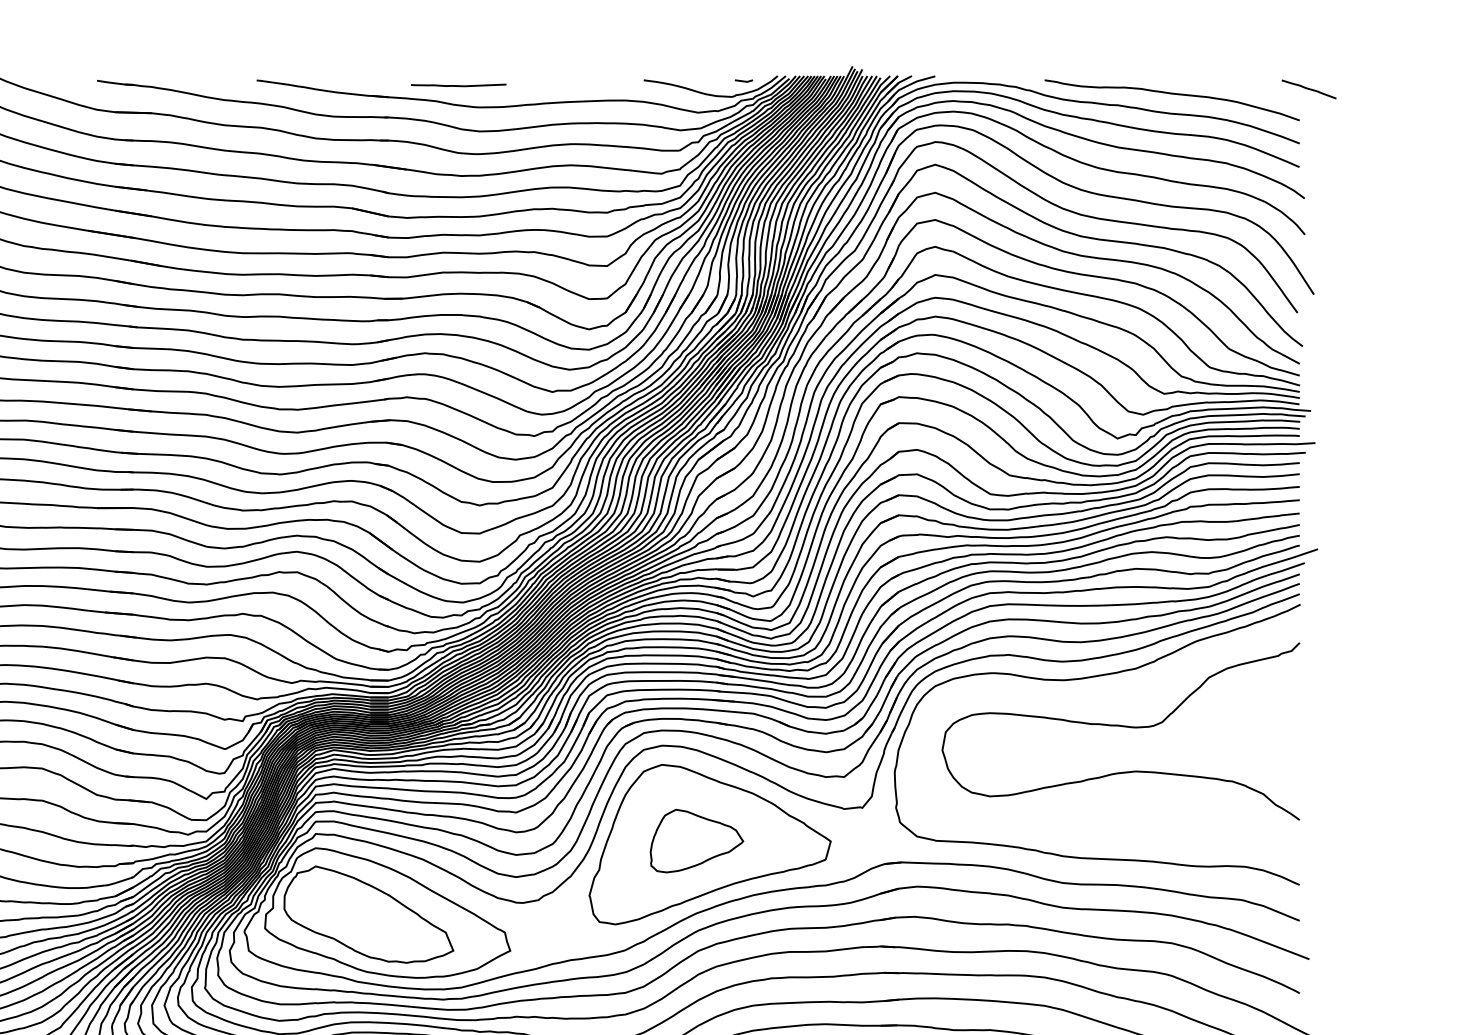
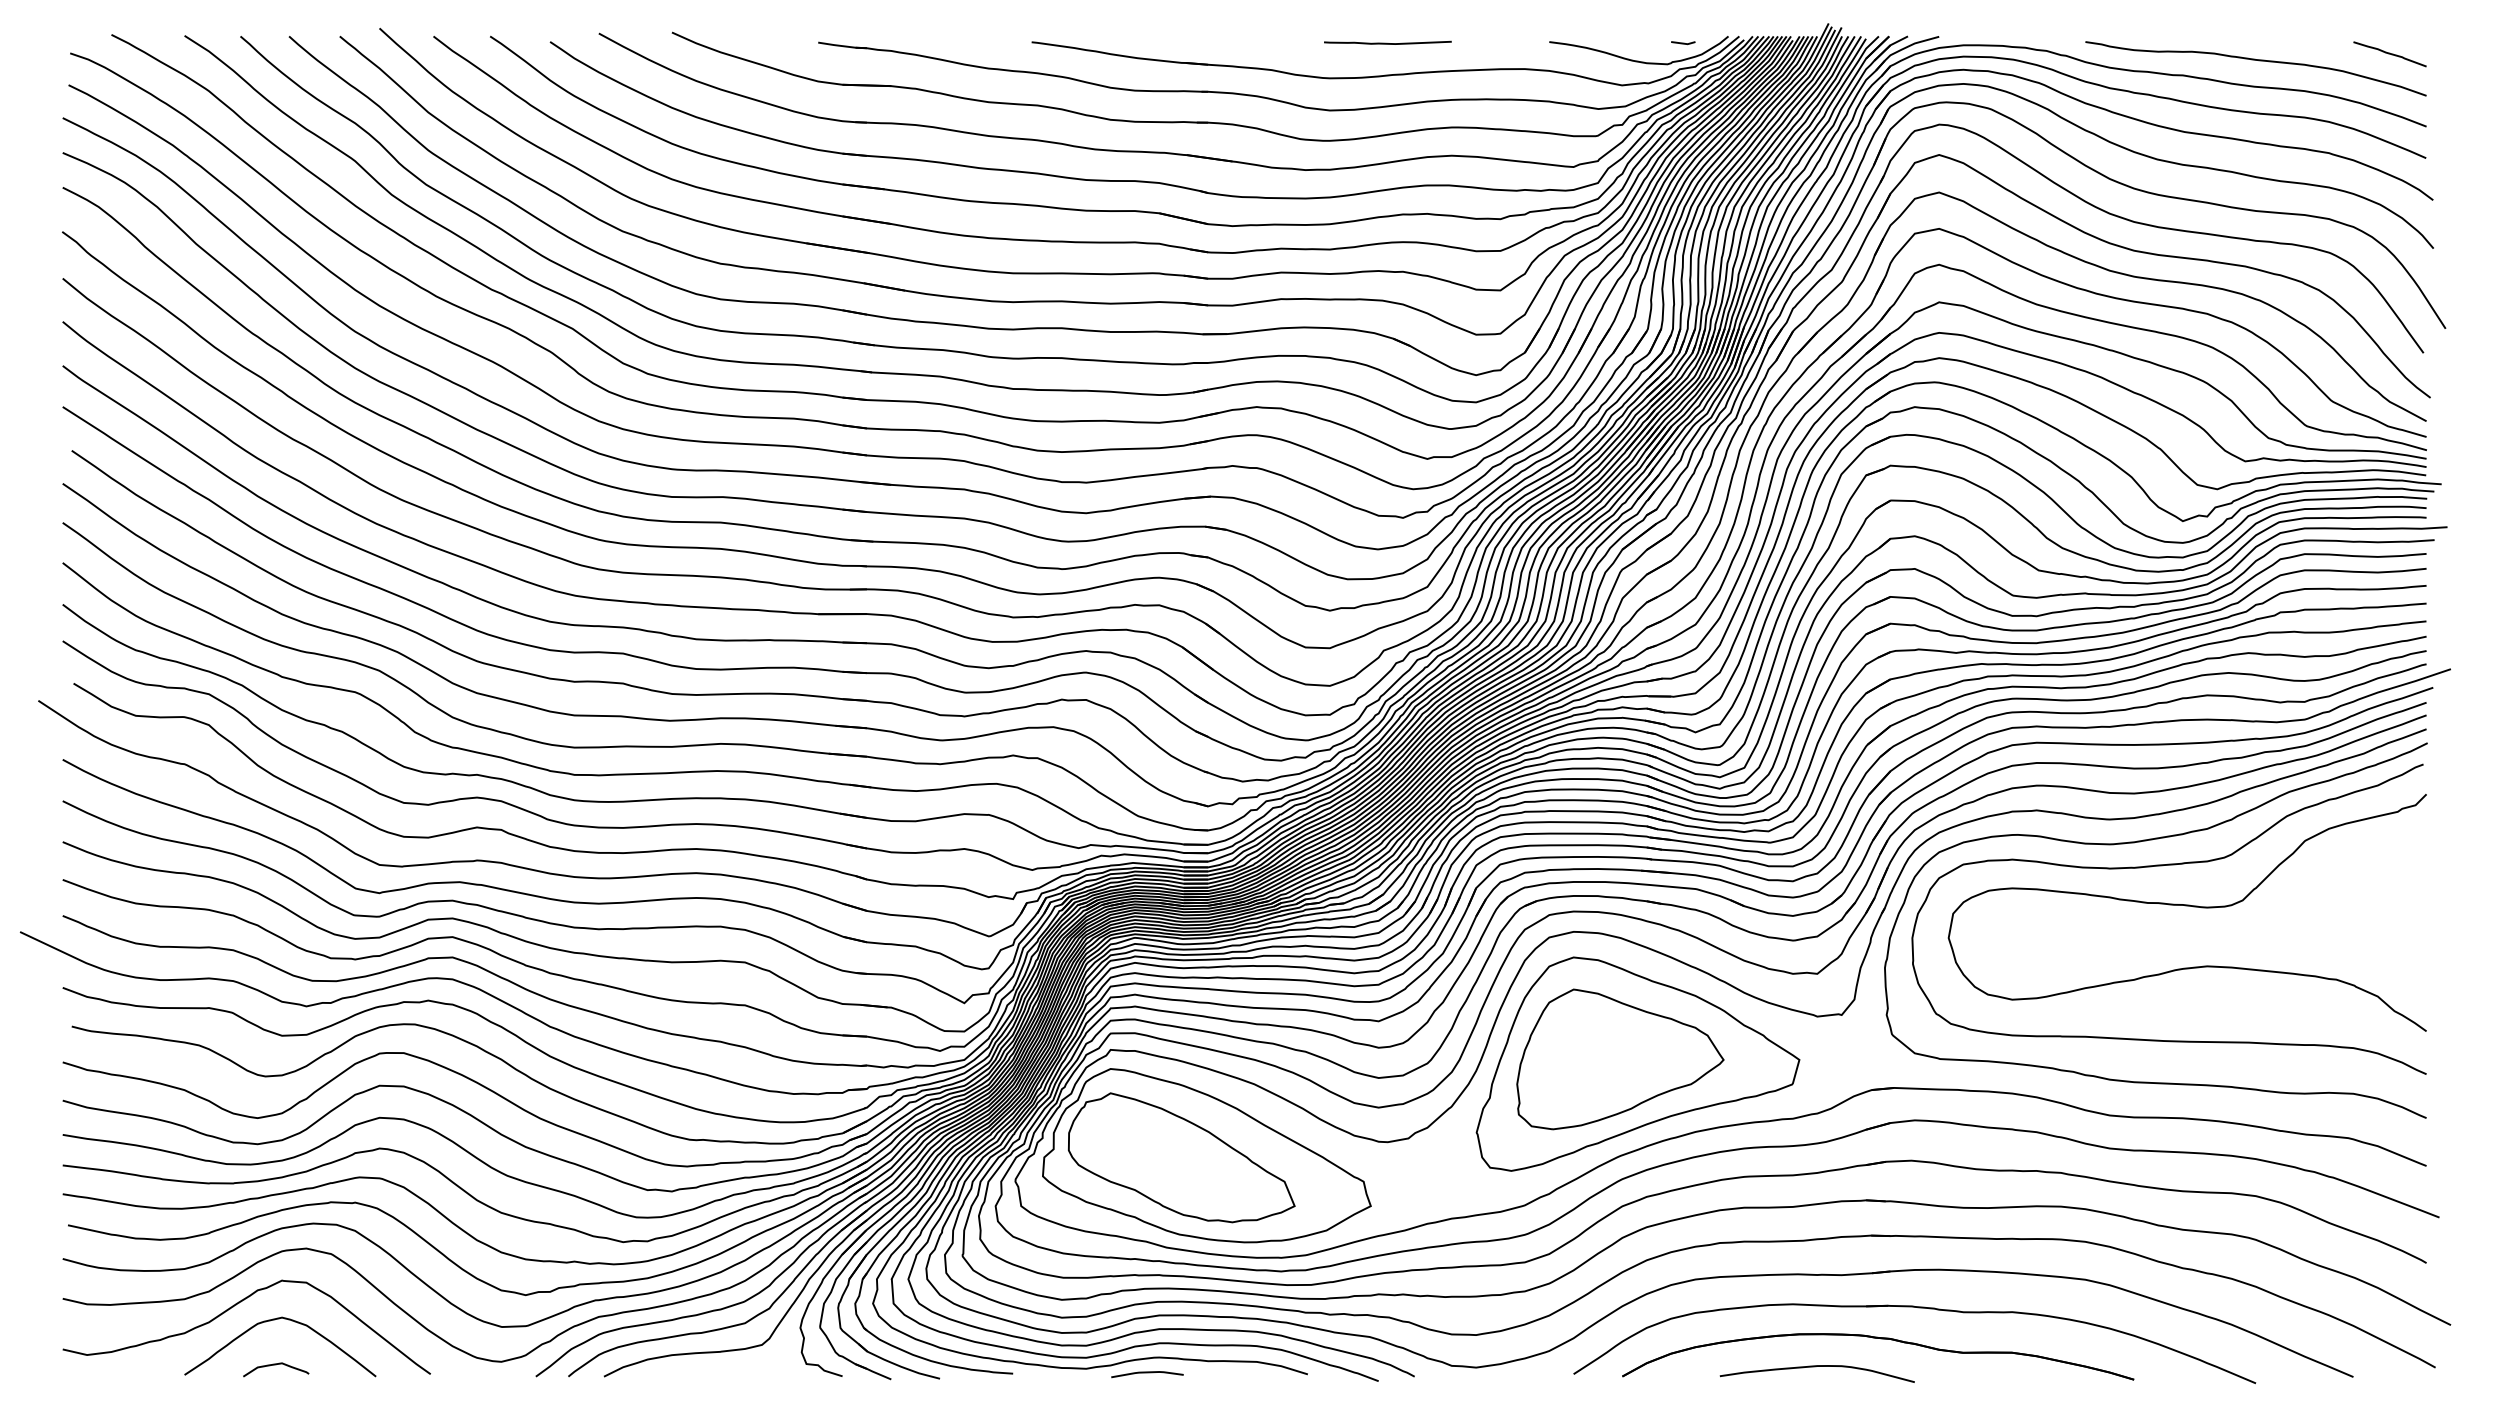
curve: (458, 85) -> (1387, 42), moved
curve: (1308, 89) -> (2389, 54), moved
curve: (1102, 696) -> (2162, 866), added
part: (696, 841) -> (1620, 1059), size x1.67

